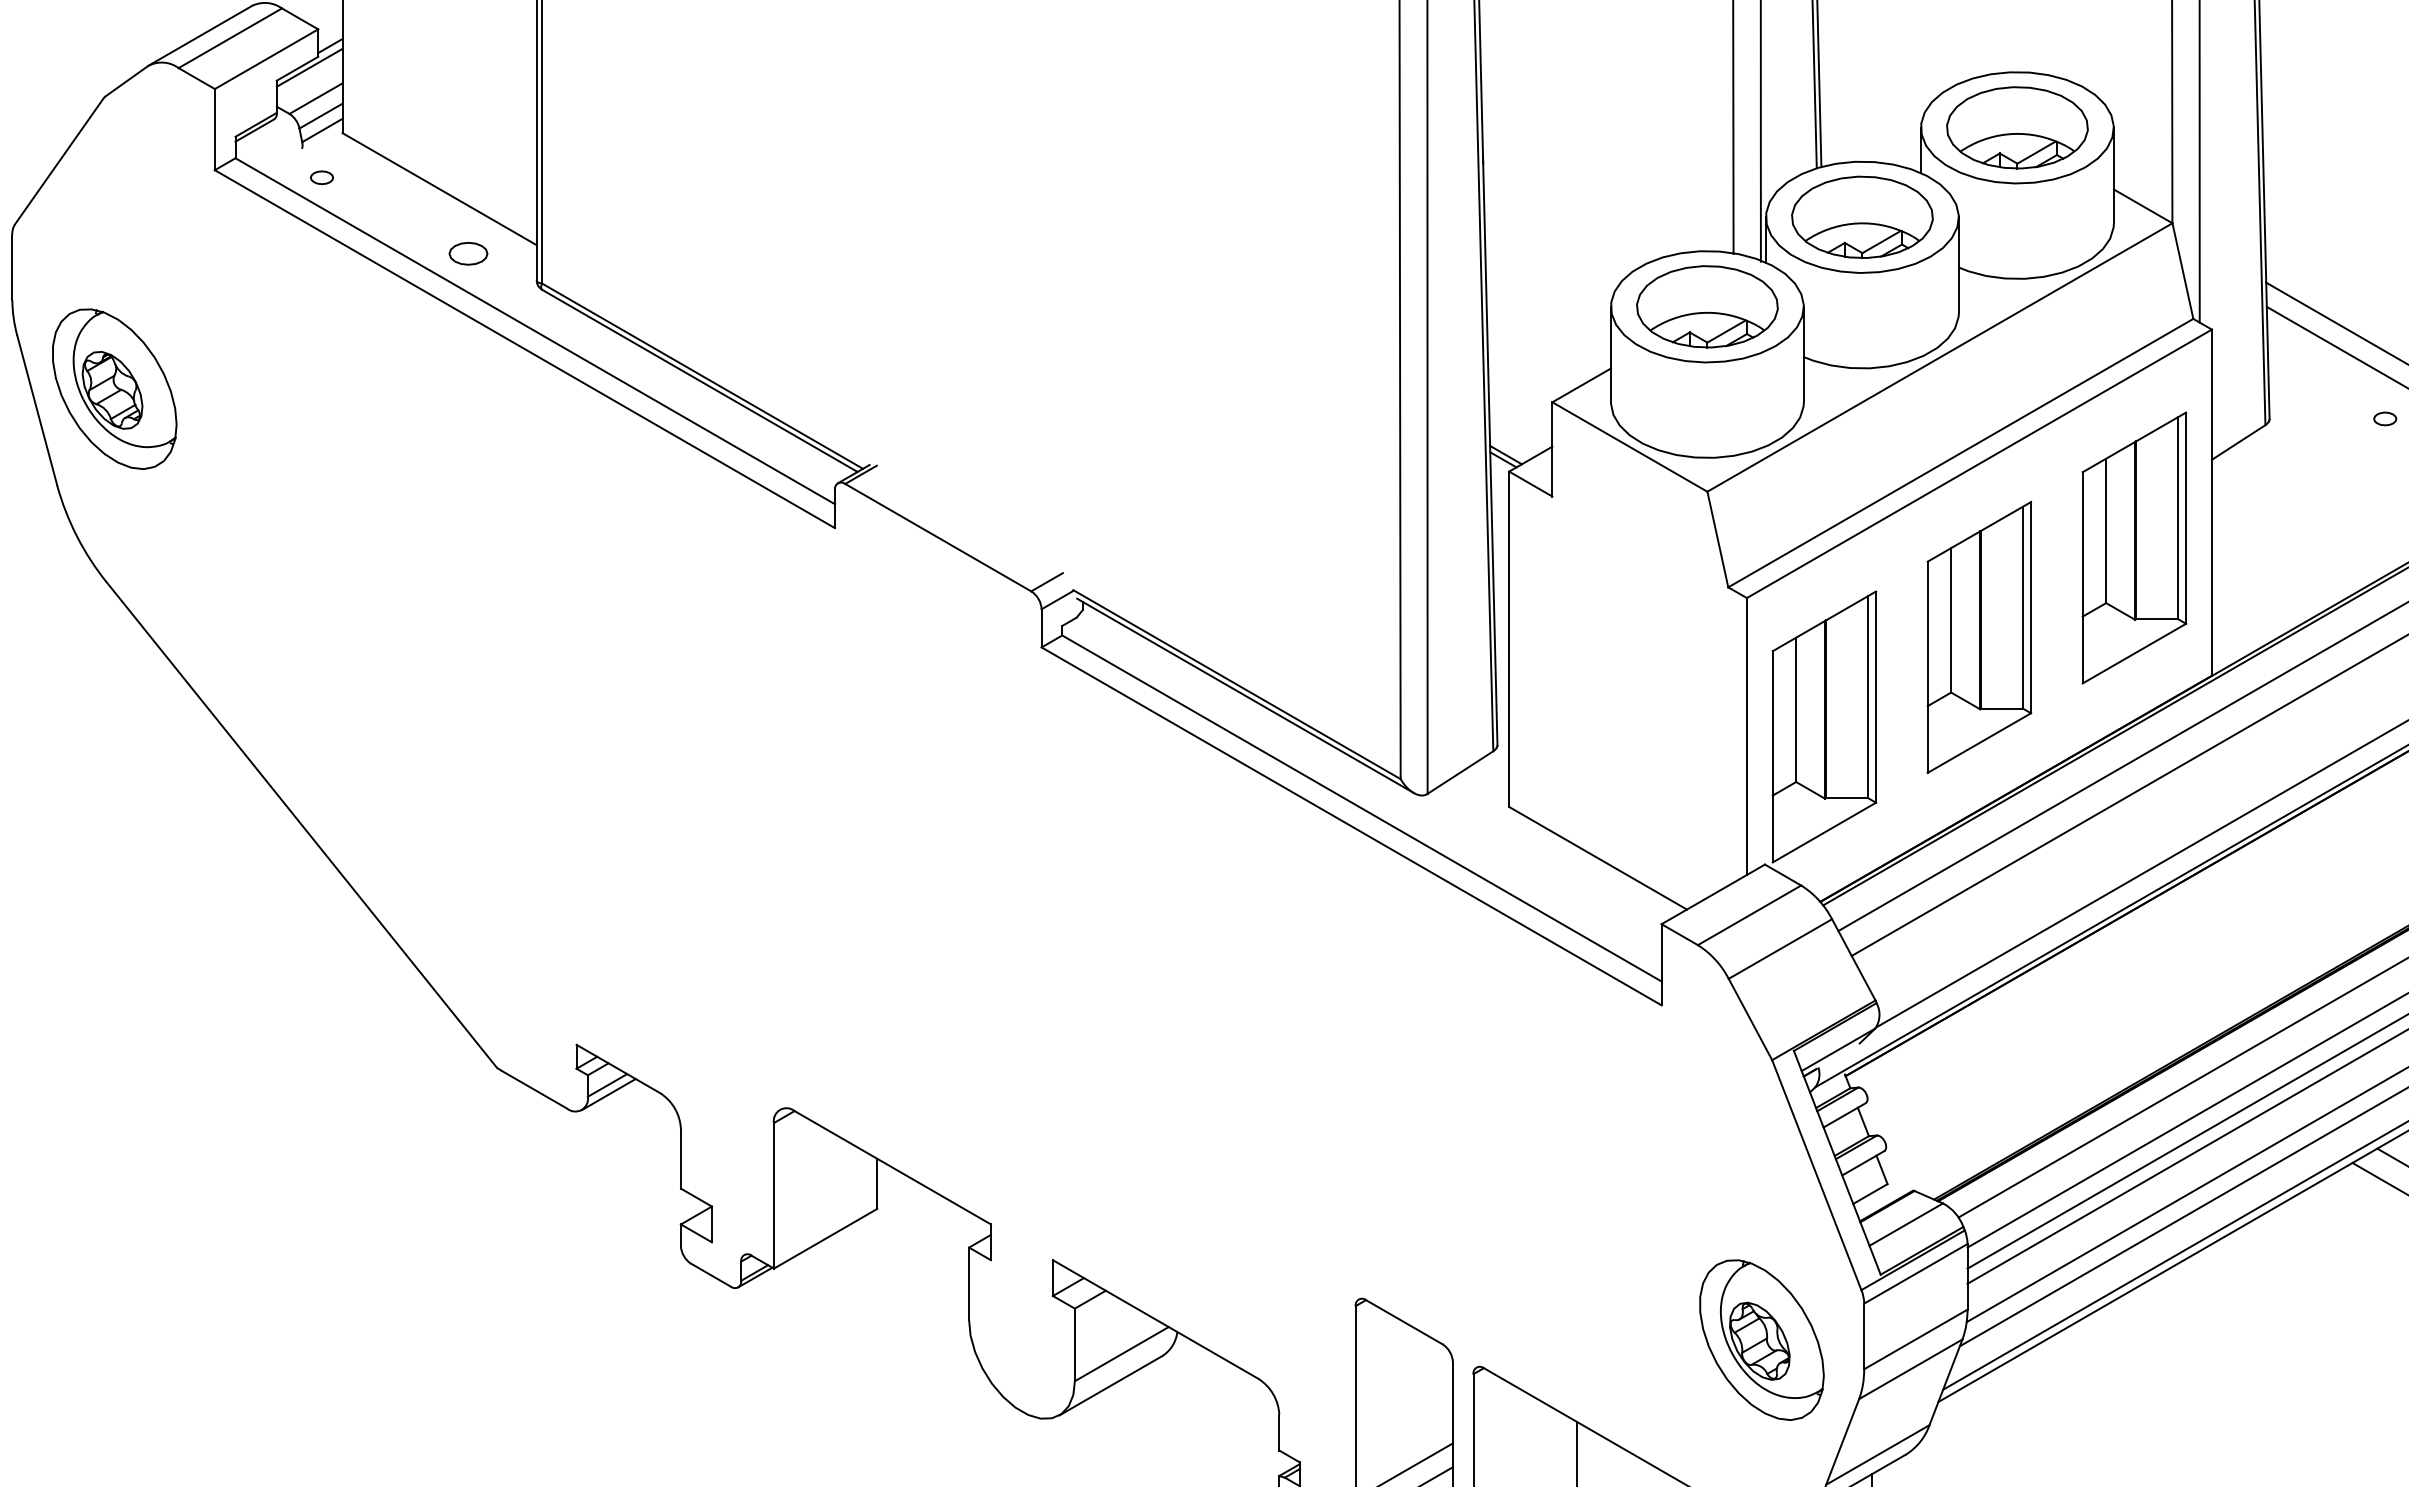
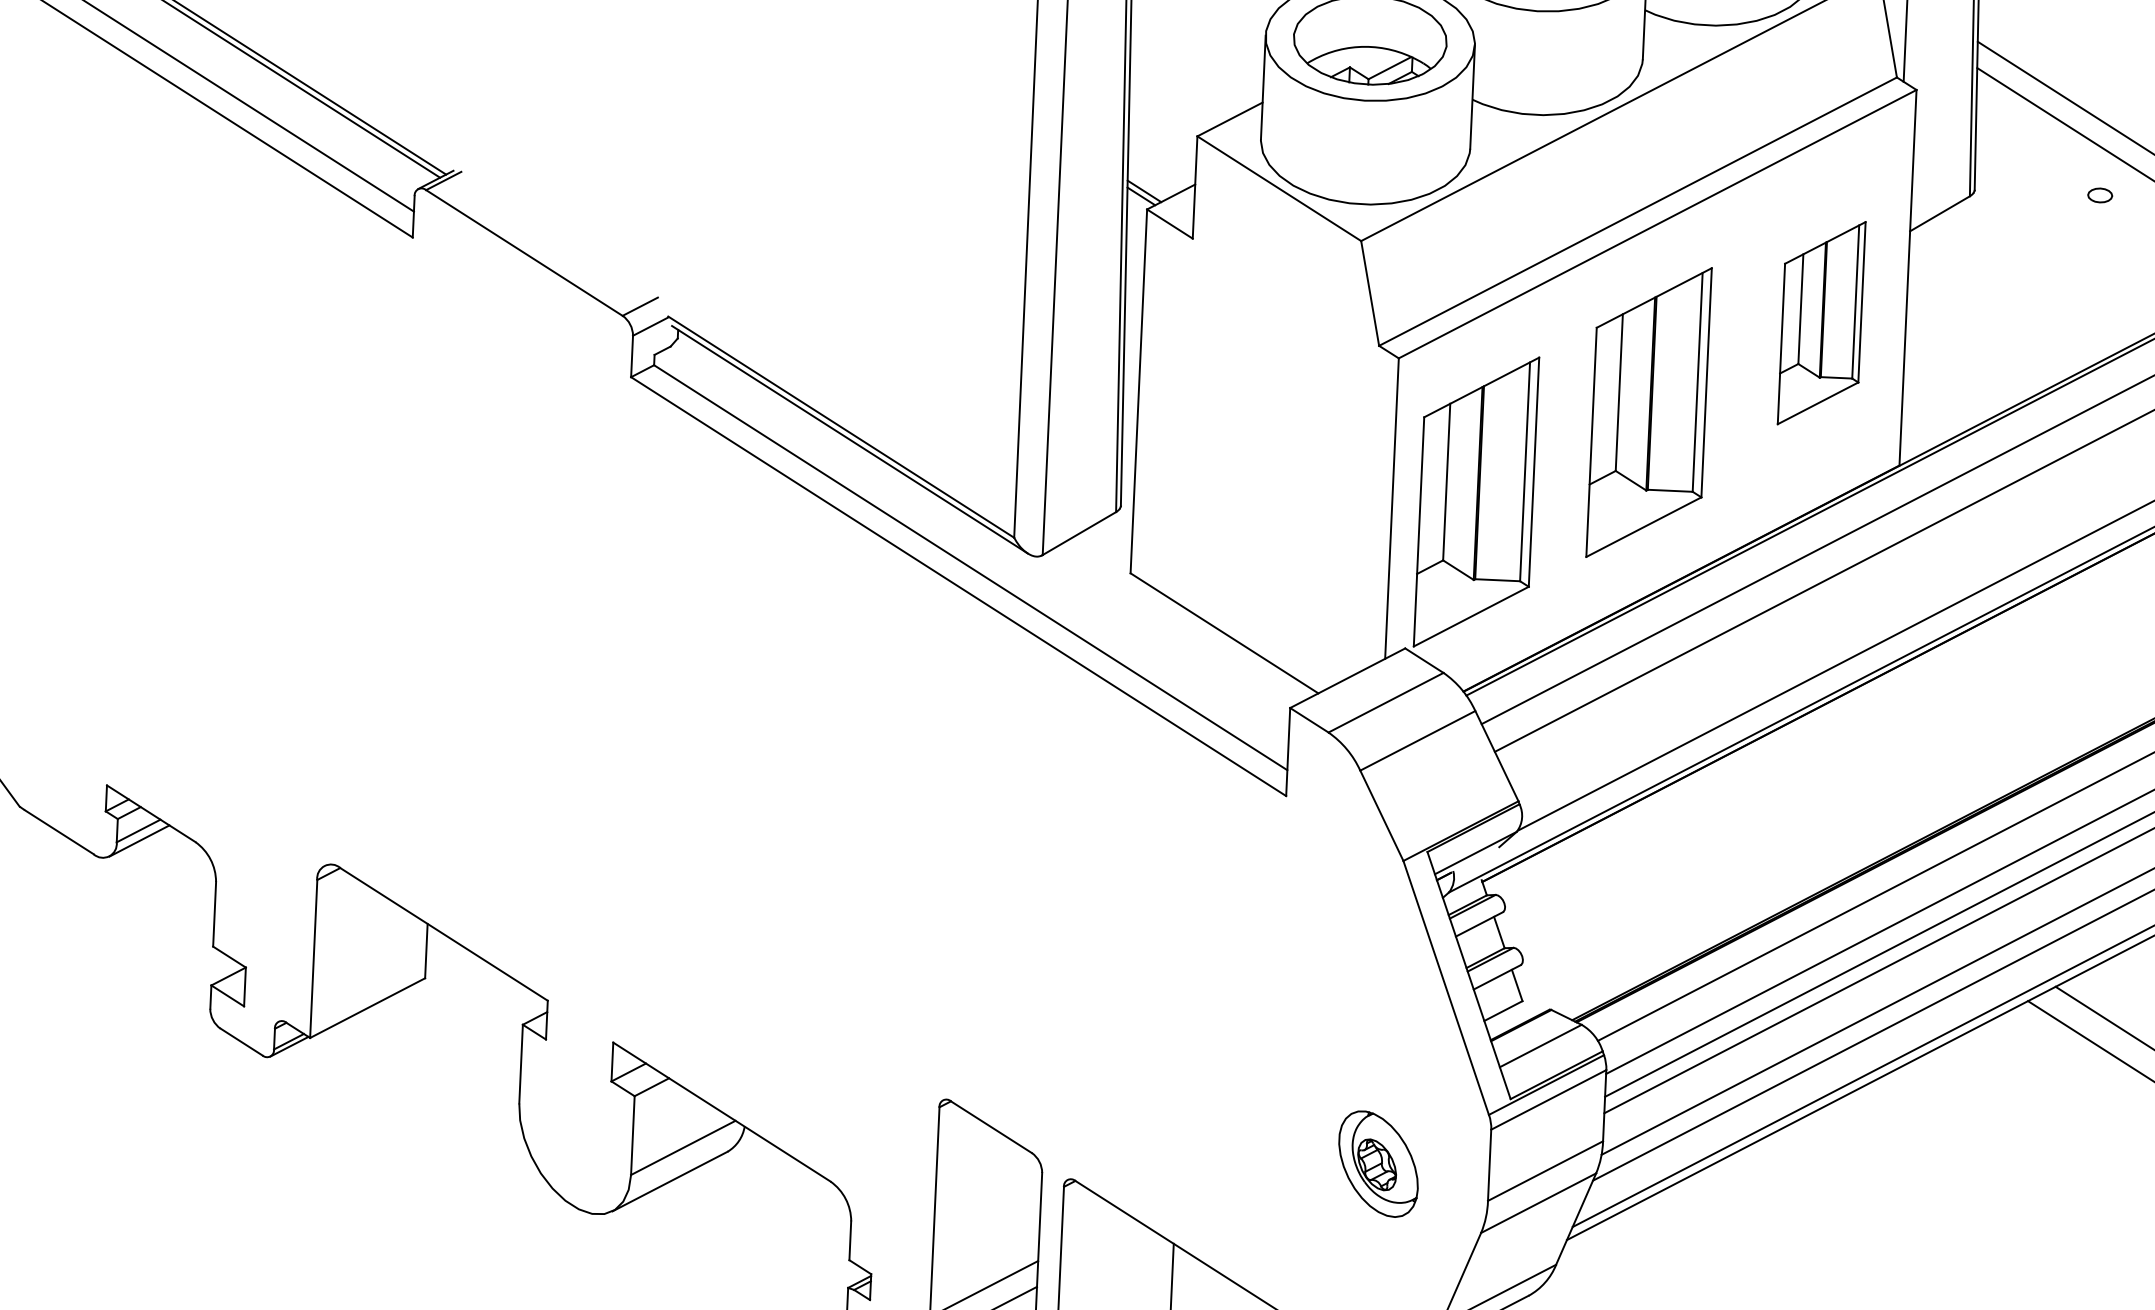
part: (2134, 547) -> (1821, 322), size x0.7
part: (1761, 1339) -> (1378, 1163), size x0.6

